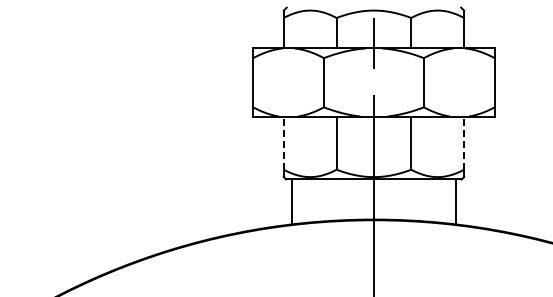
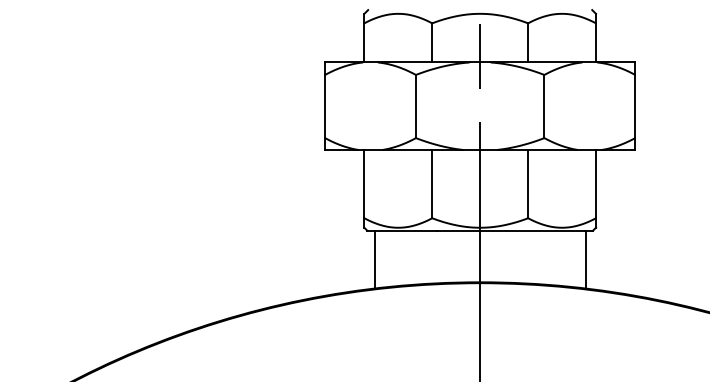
line: (283, 143) -> (363, 184), dashed -> solid
line: (464, 143) -> (596, 184), dashed -> solid

